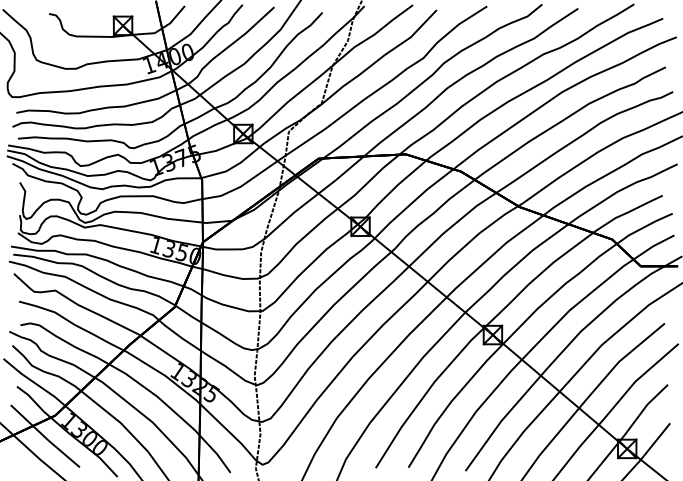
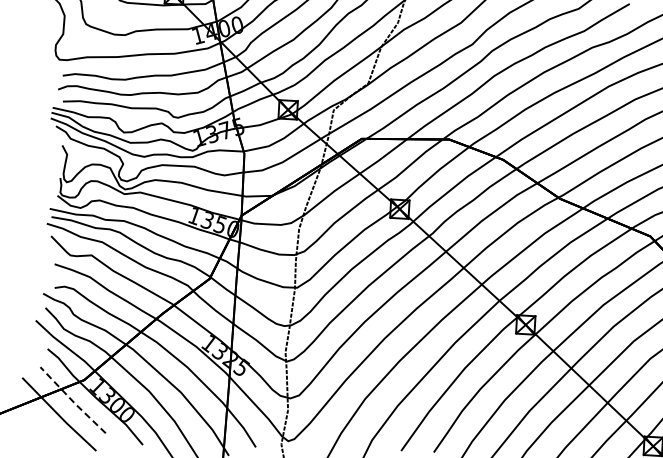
line: (45, 437) -> (73, 401), solid -> dashed

